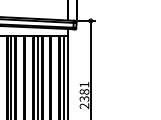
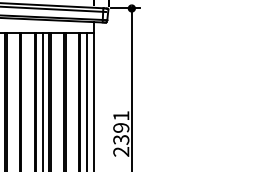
text: (84, 91) -> (121, 127), 2381 -> 2391

